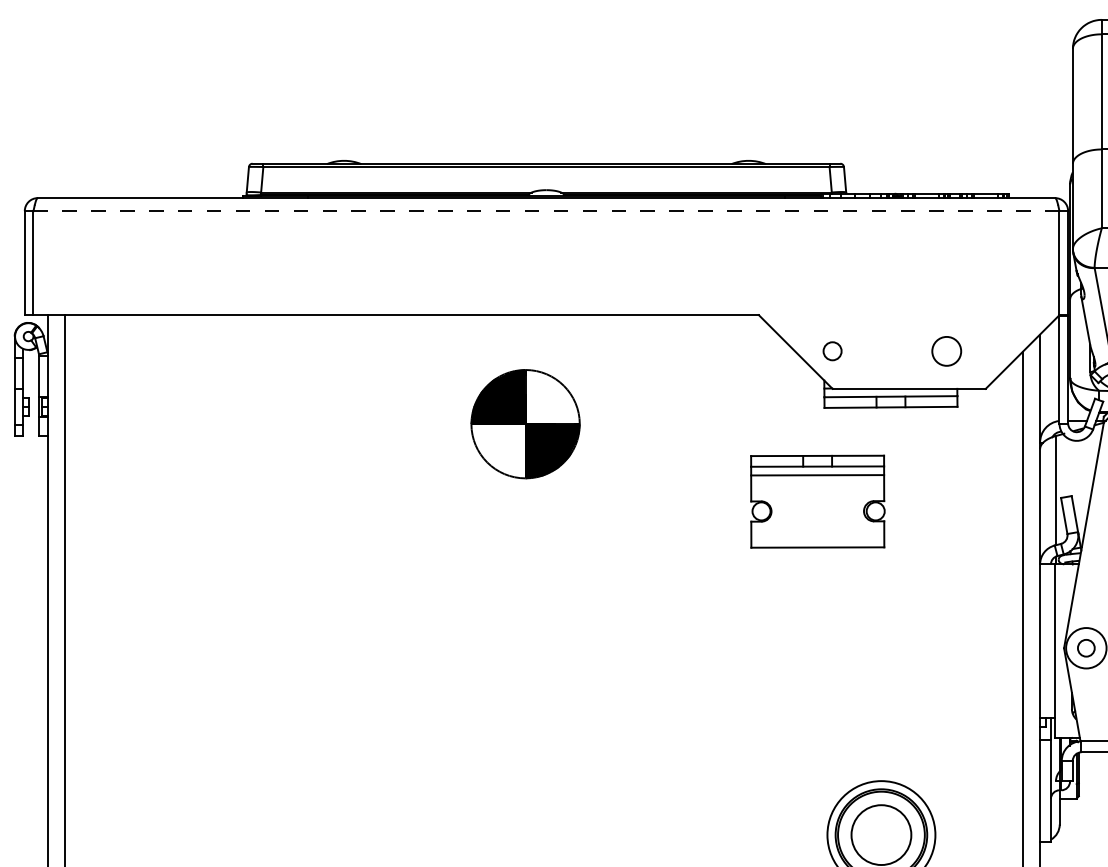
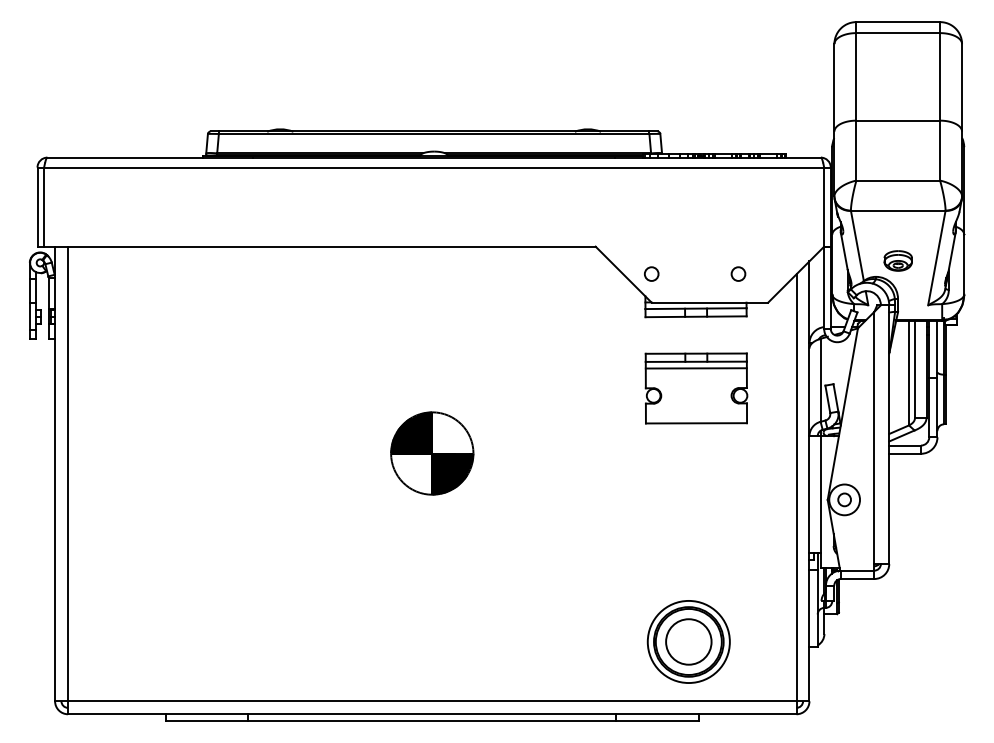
line: (545, 211) -> (433, 167), dashed -> solid
circle: (946, 350) -> (738, 273), size x0.62
part: (525, 424) -> (432, 453), moved
part: (817, 501) -> (696, 388), moved

